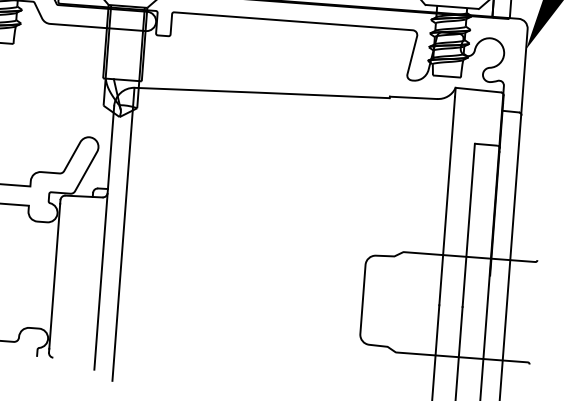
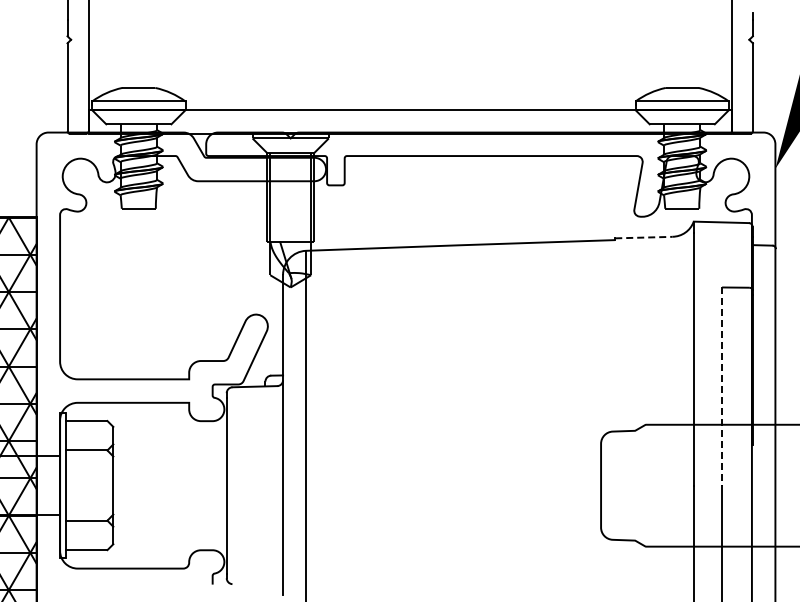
line: (413, 97) -> (643, 237), solid -> dashed
line: (469, 226) -> (722, 387), solid -> dashed

